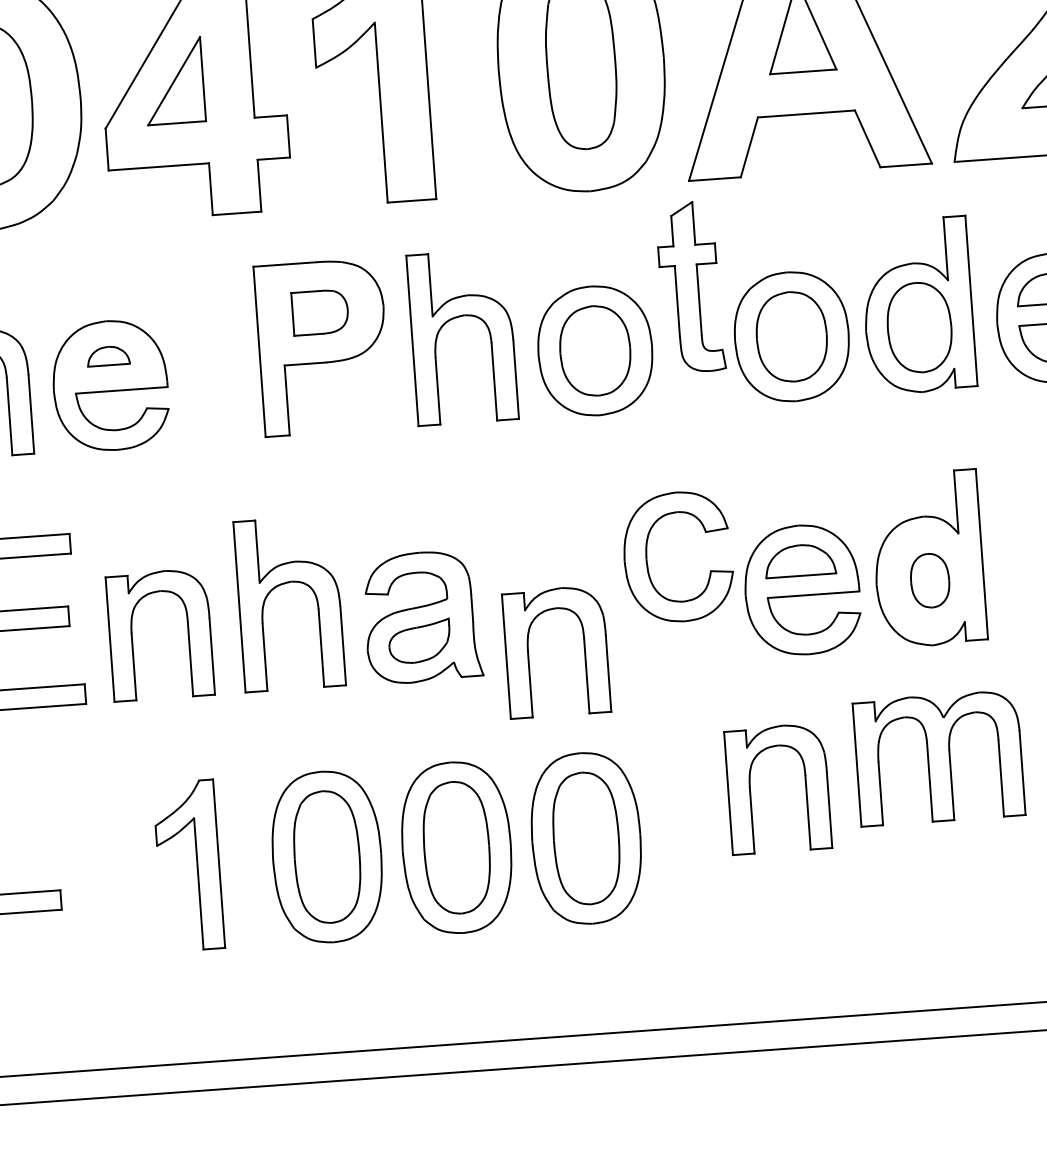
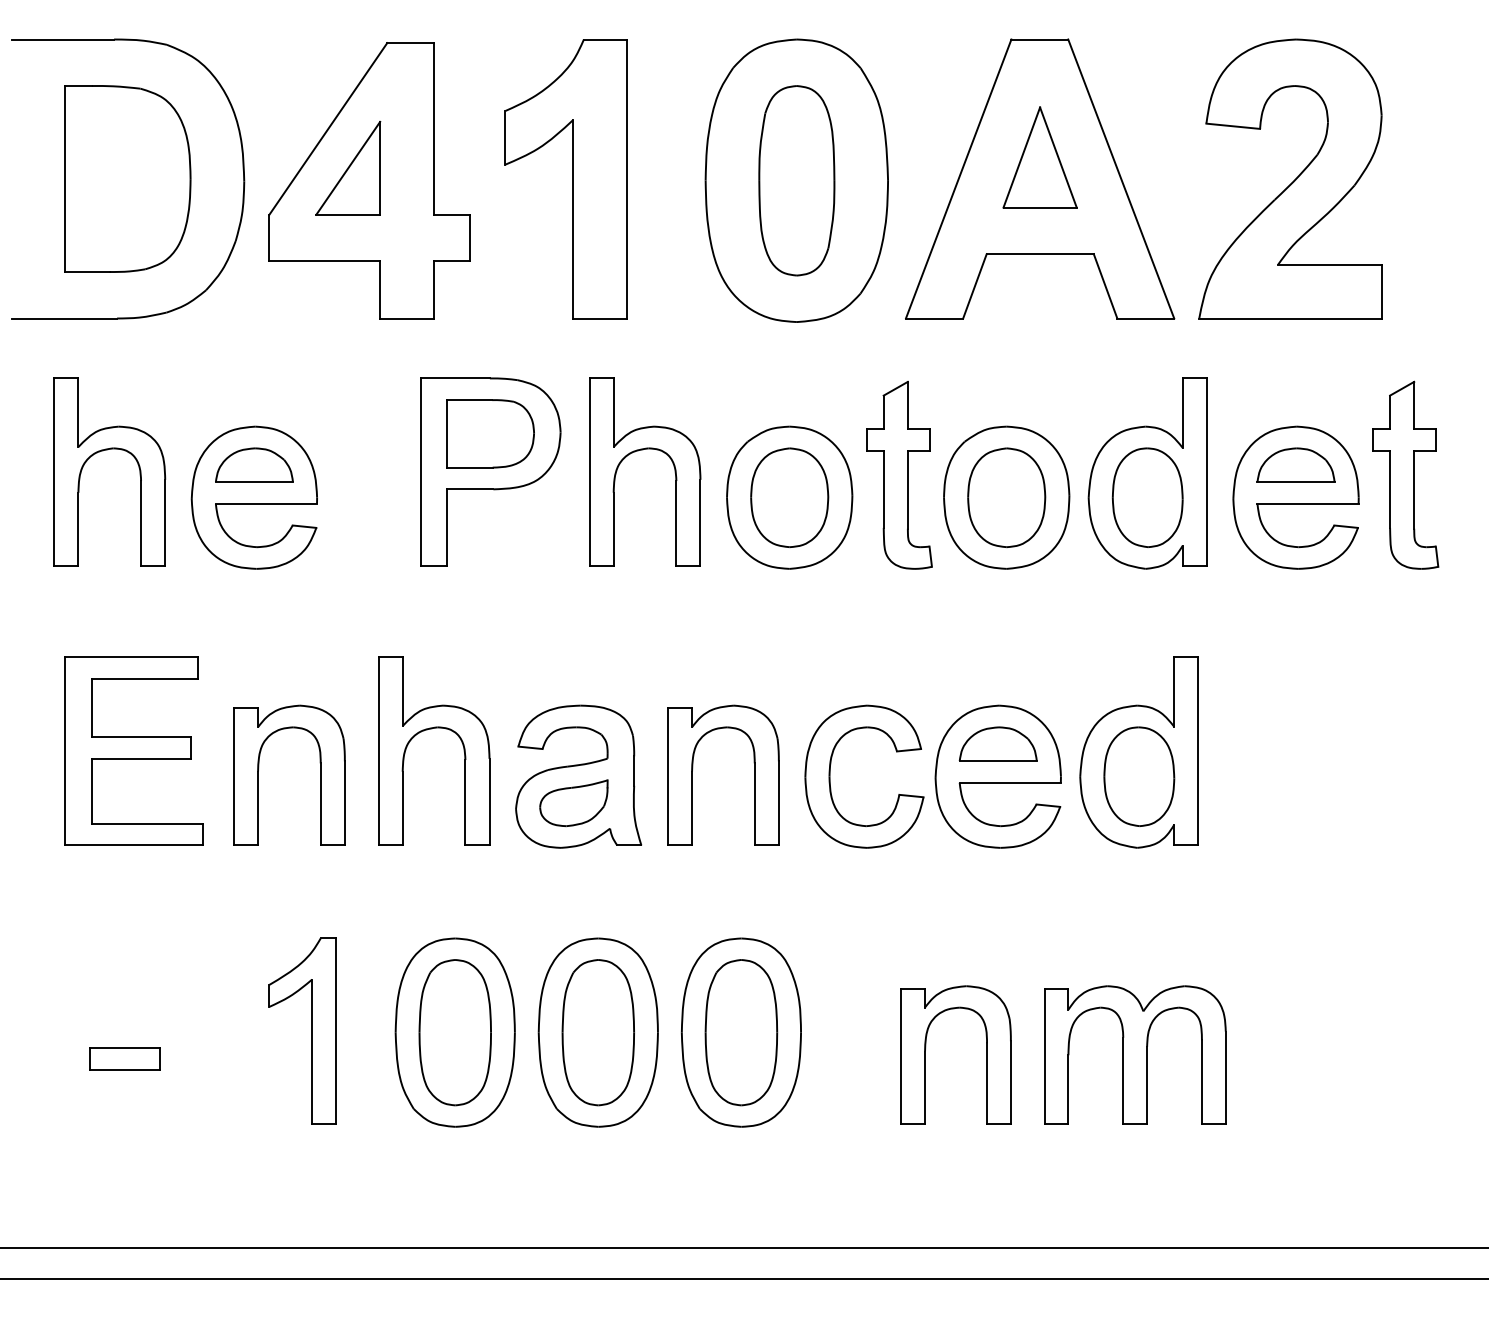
part: (690, 286) -> (899, 474), moved
part: (320, 312) -> (490, 433), size x1.43
part: (108, 355) -> (254, 464), size x1.67
part: (647, 559) -> (830, 776), moved
part: (930, 580) -> (1139, 776), size x1.67
part: (529, 647) -> (693, 768), moved
part: (939, 757) -> (1135, 1054), moved
part: (750, 783) -> (926, 1047), moved

